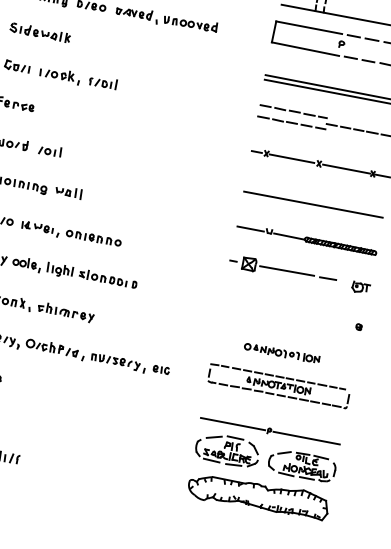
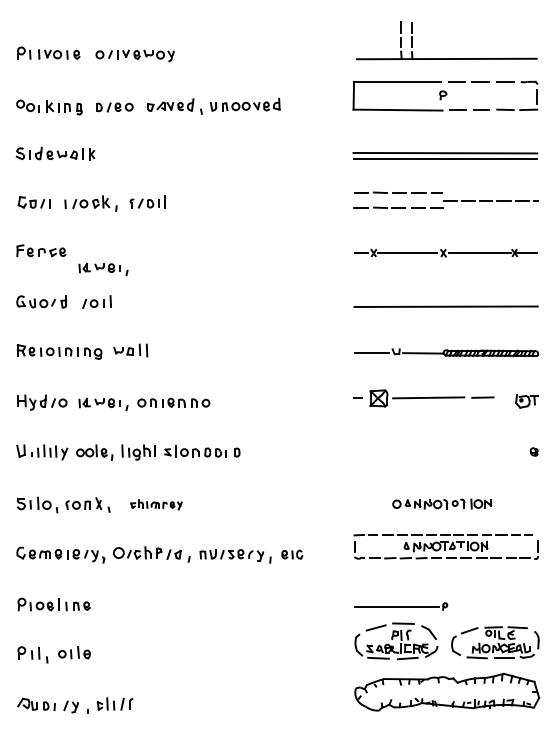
part: (60, 126) -> (103, 268), added
part: (66, 312) -> (156, 504), size x0.7
line: (306, 438) -> (494, 606), removed

